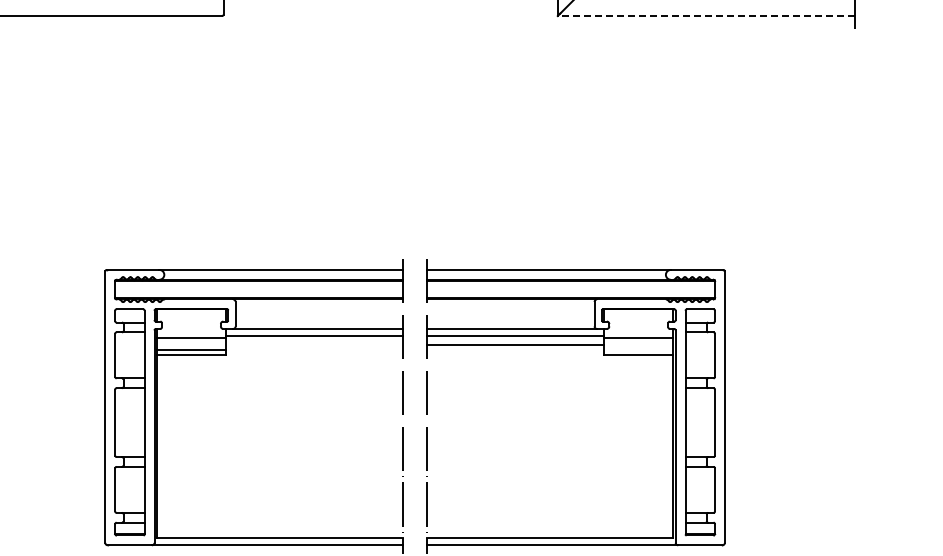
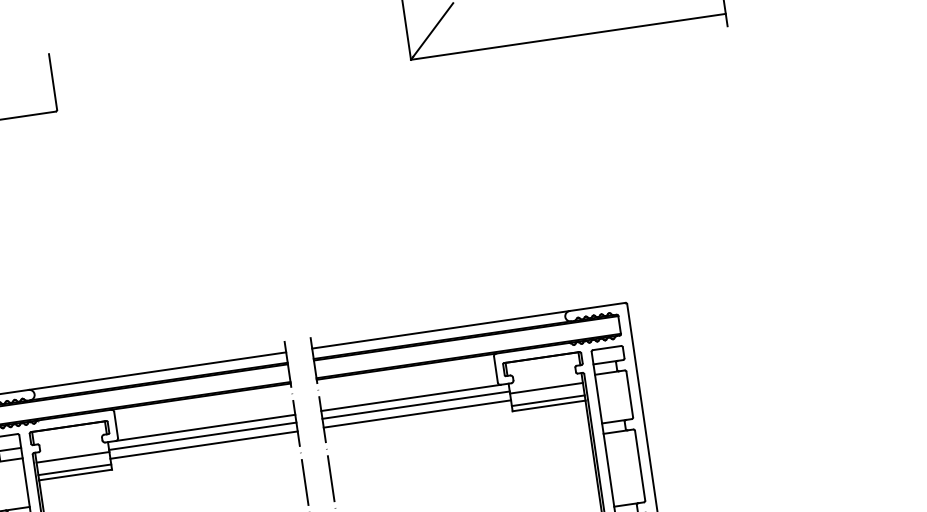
line: (706, 16) -> (568, 37), dashed -> solid
line: (313, 344) -> (203, 445), added
line: (638, 350) -> (548, 401), added

